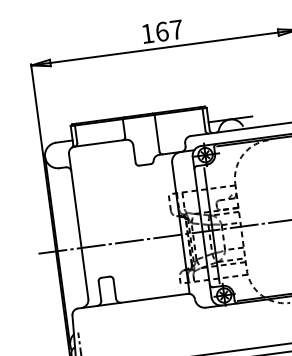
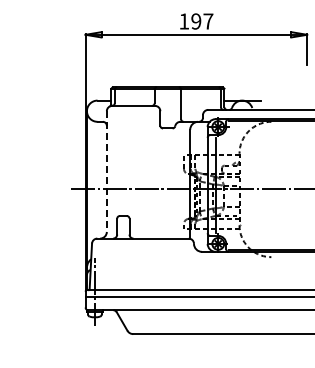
text: (162, 31) -> (196, 21), 167 -> 197
line: (78, 227) -> (106, 172), solid -> dashed

